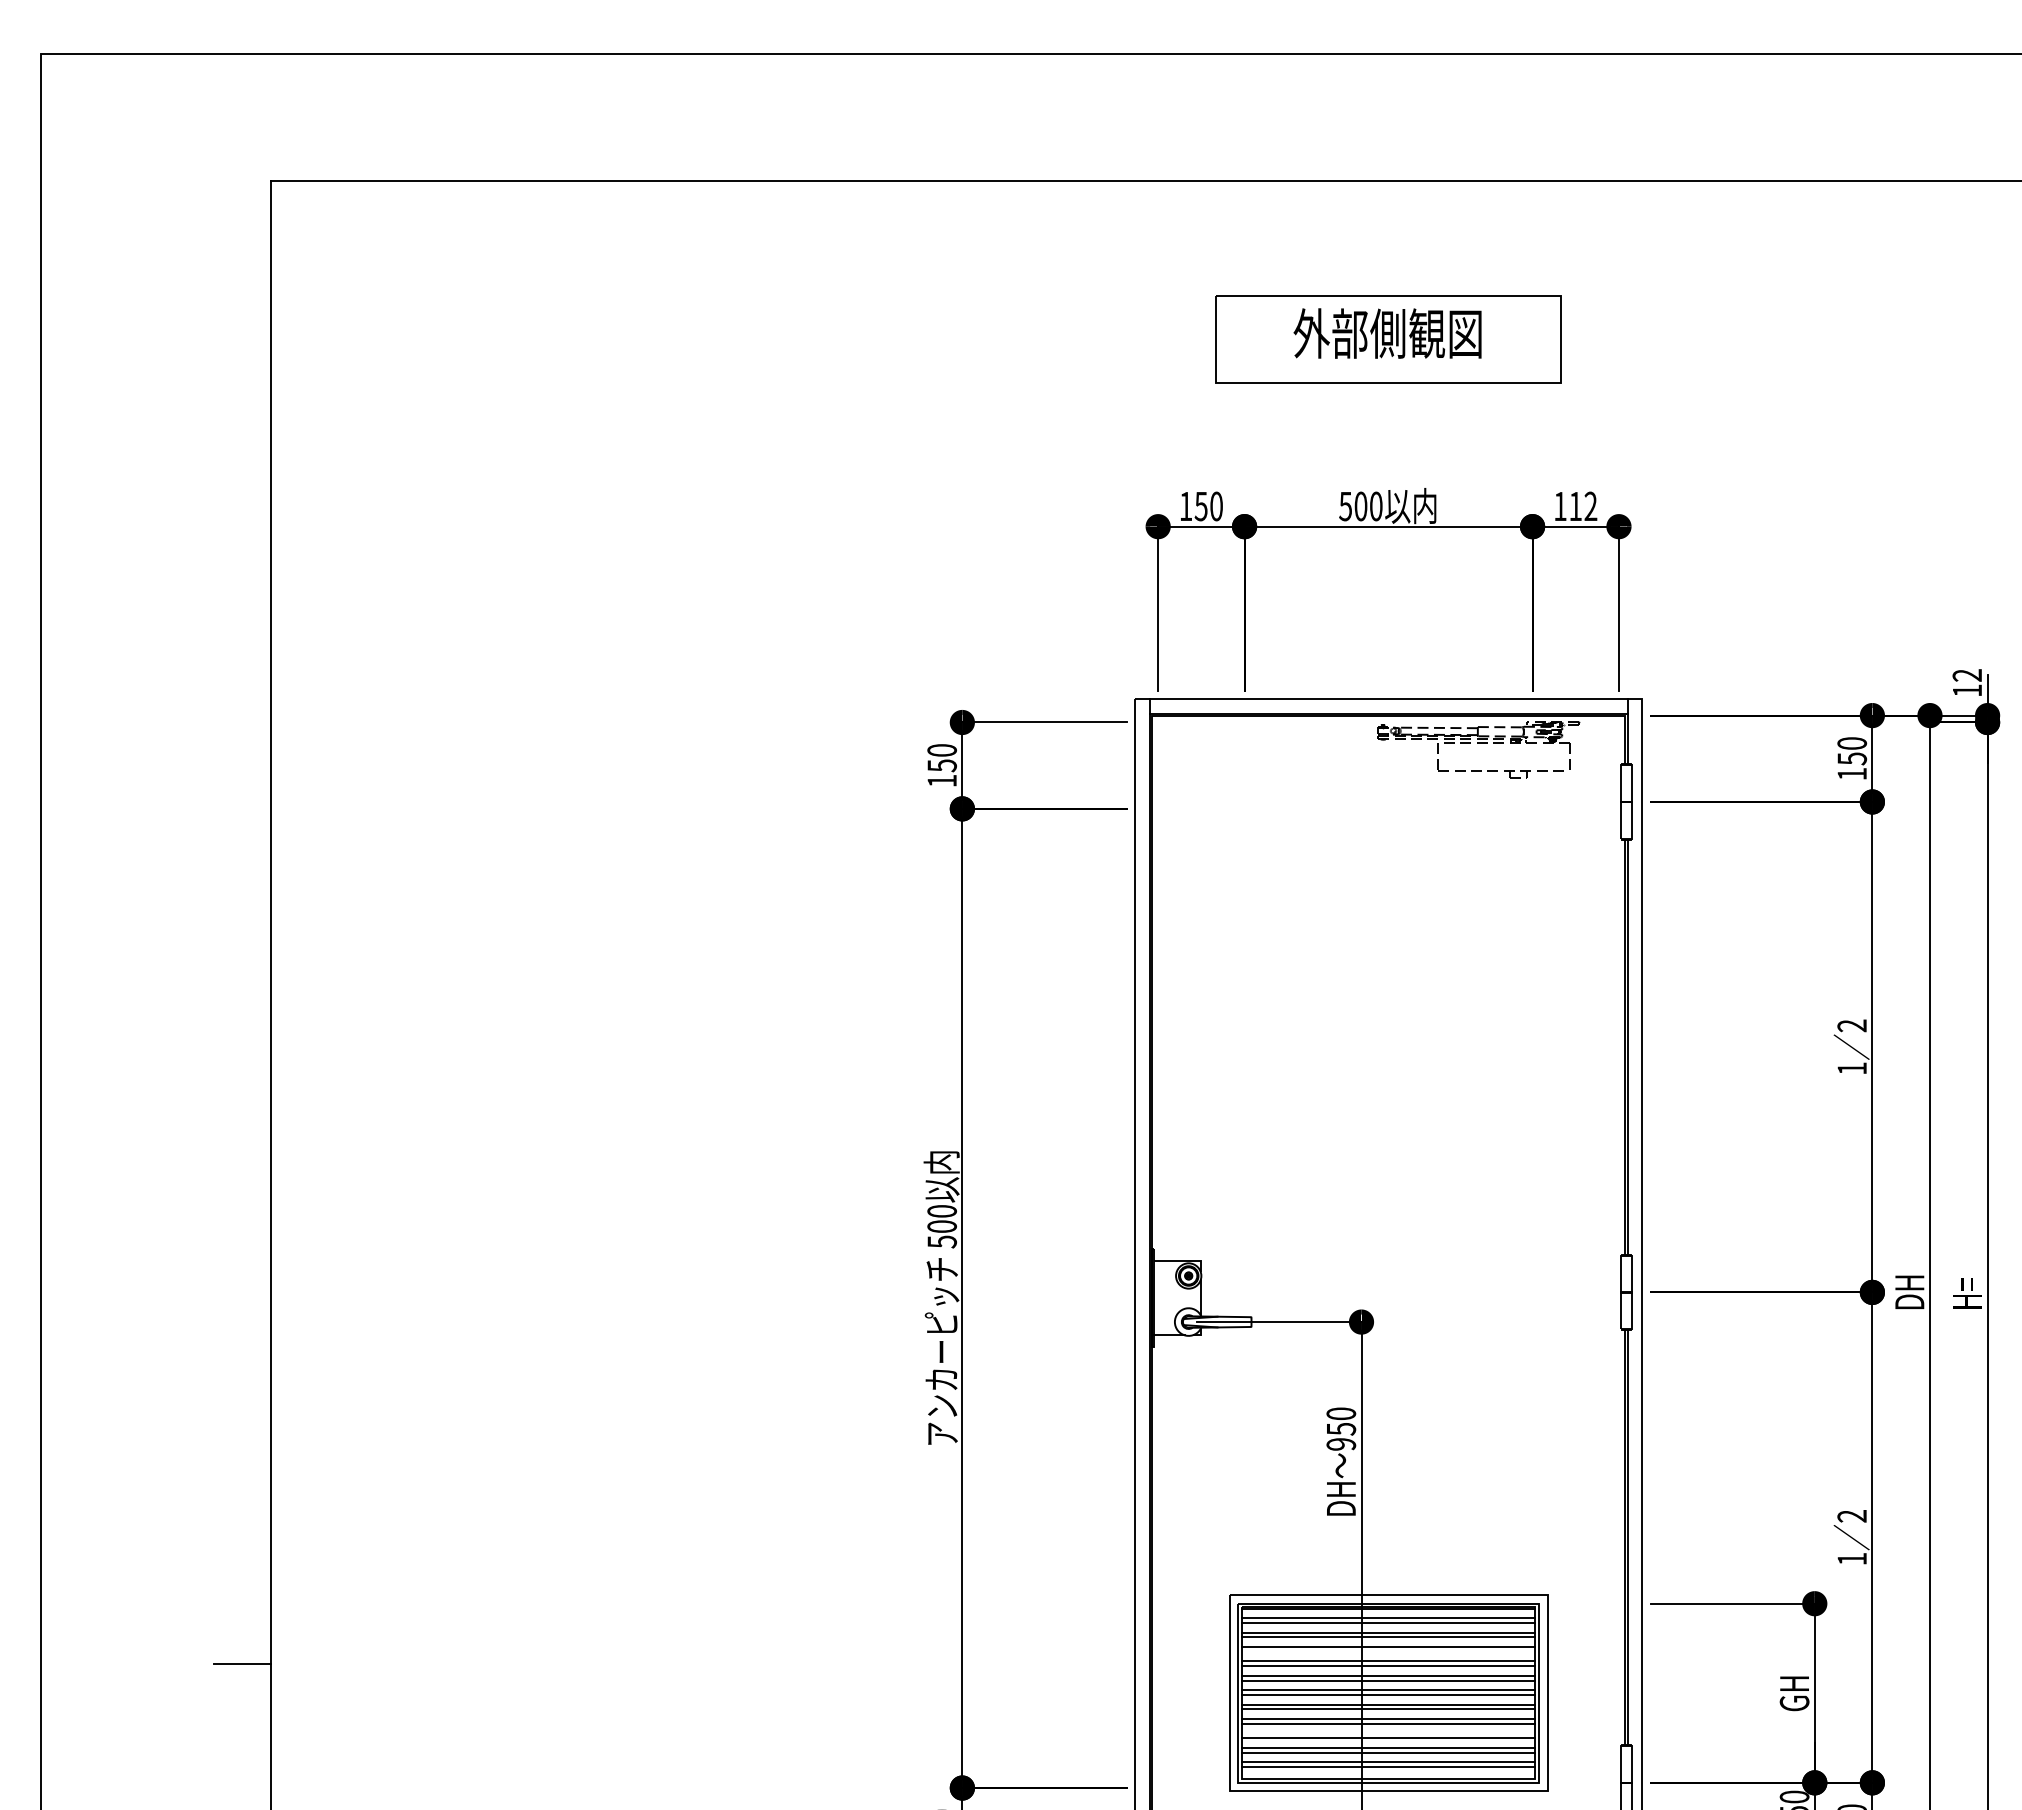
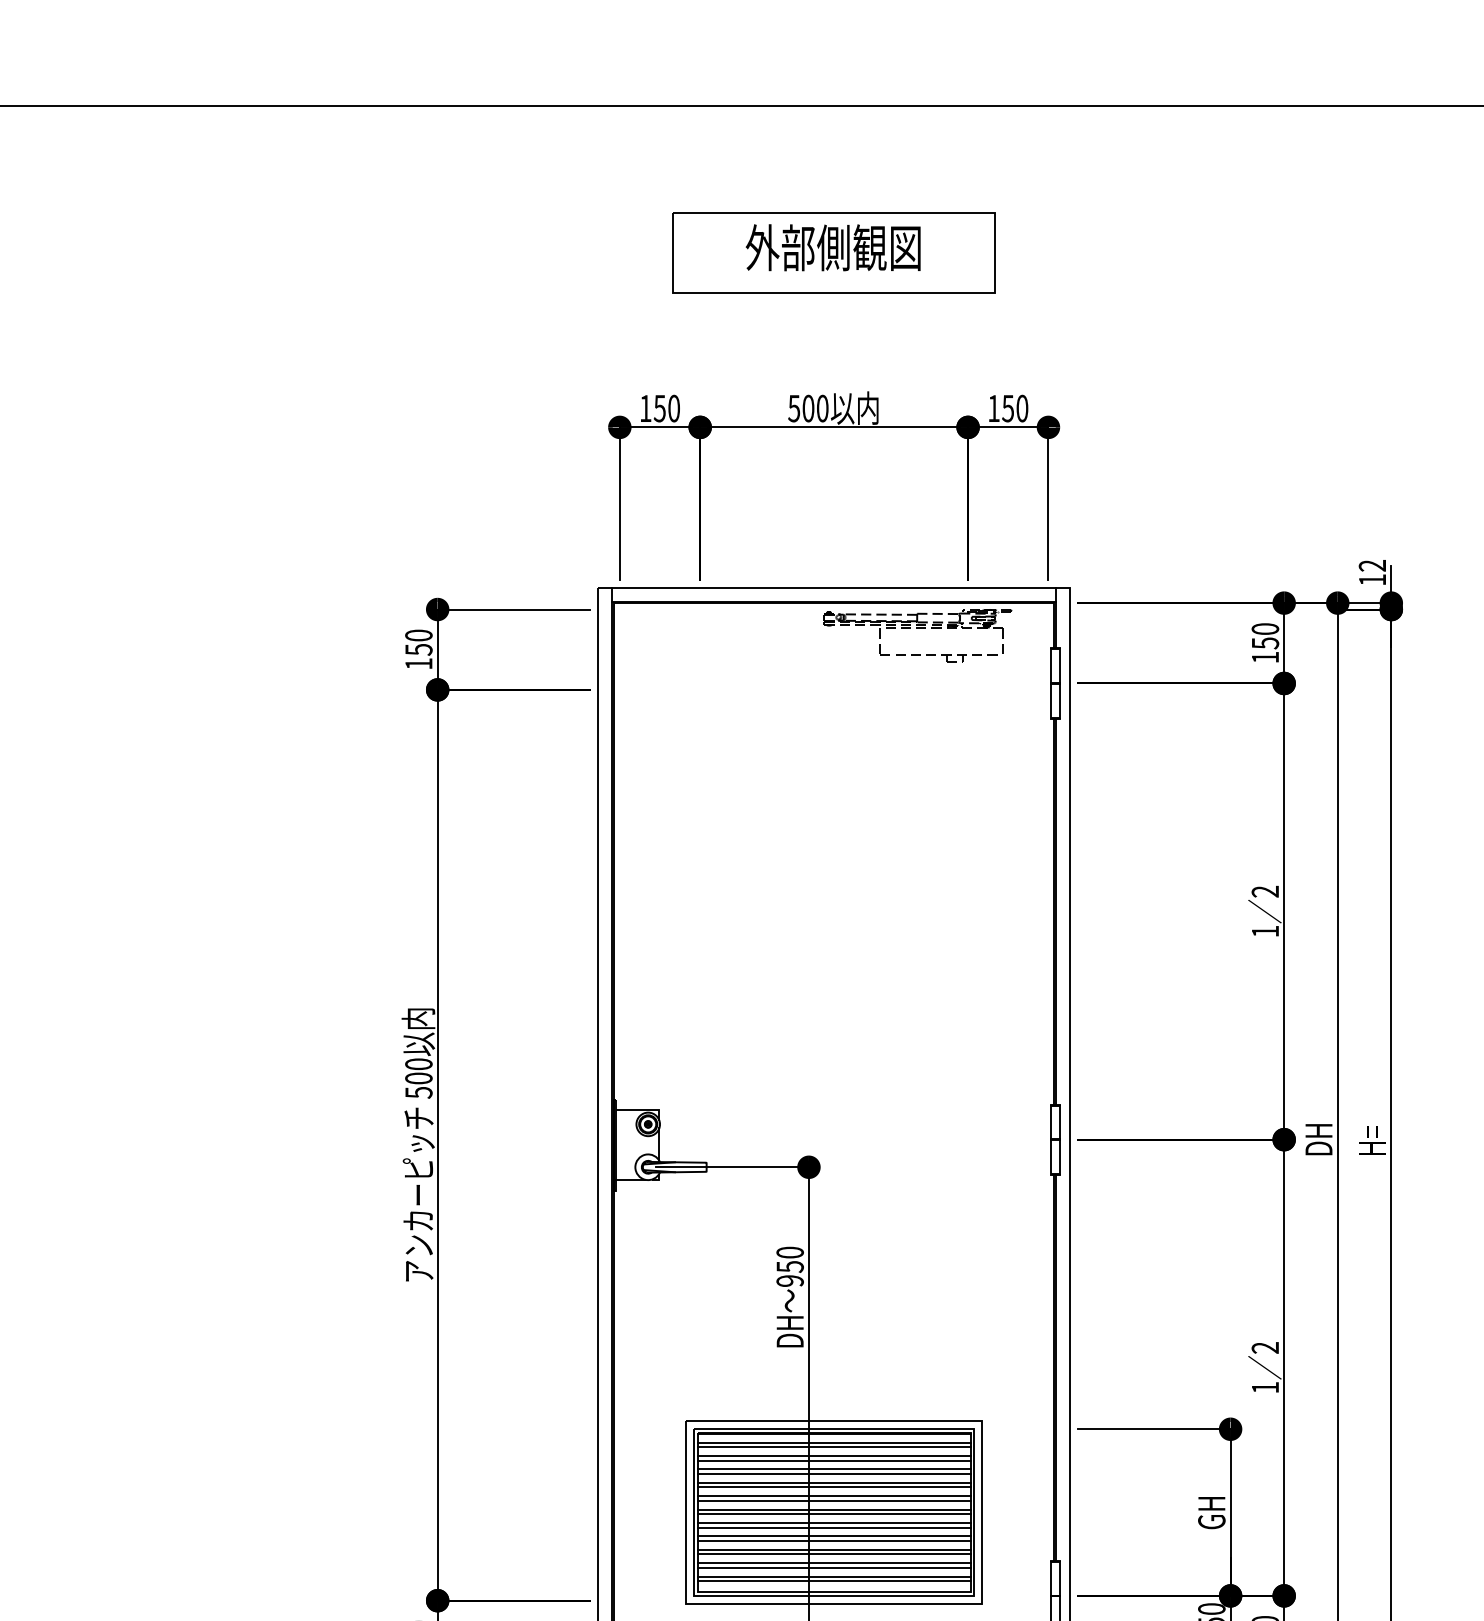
text: (1583, 506) -> (1015, 408), 112 -> 150
line: (1388, 1651) -> (834, 1473), added
line: (1388, 1733) -> (834, 1549), added

